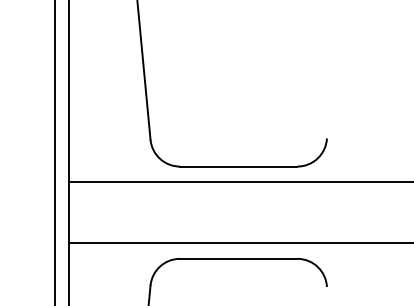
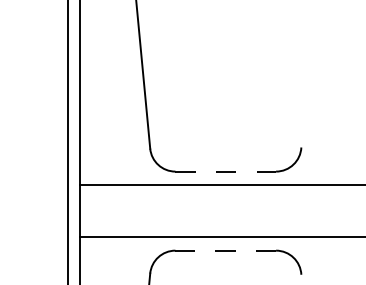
line: (239, 166) -> (226, 171), solid -> dashed
line: (238, 258) -> (225, 250), solid -> dashed

